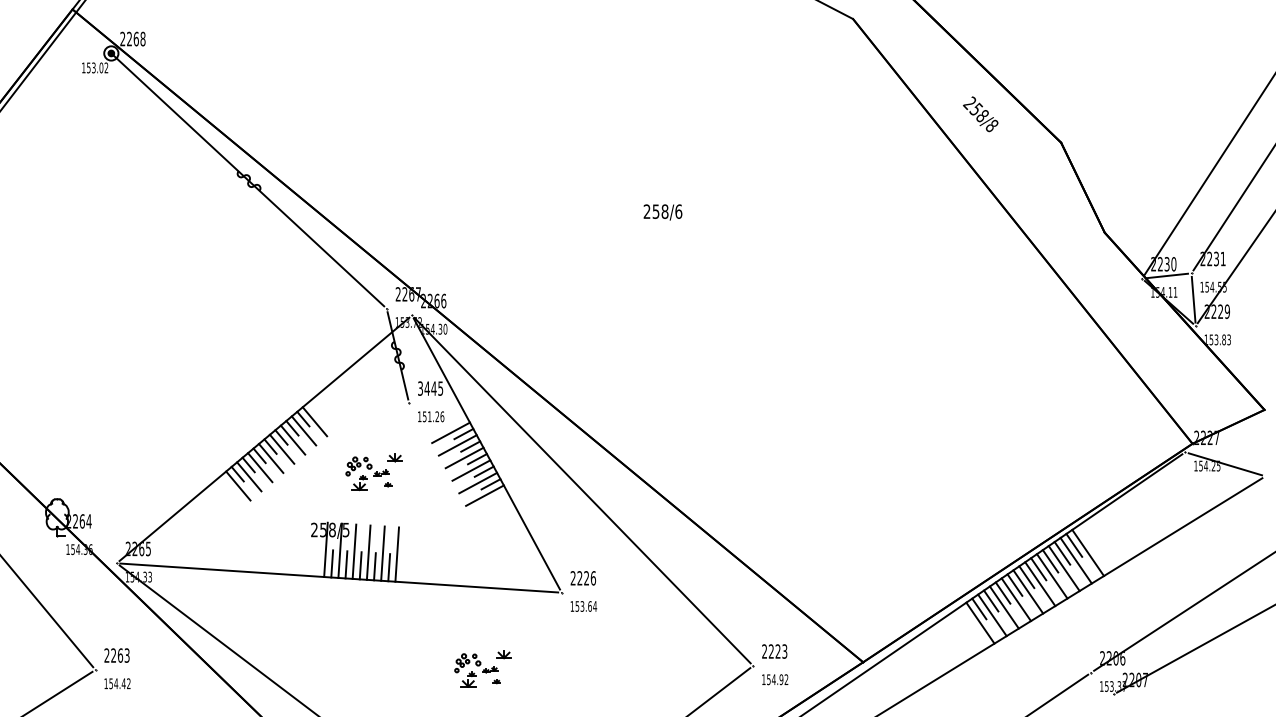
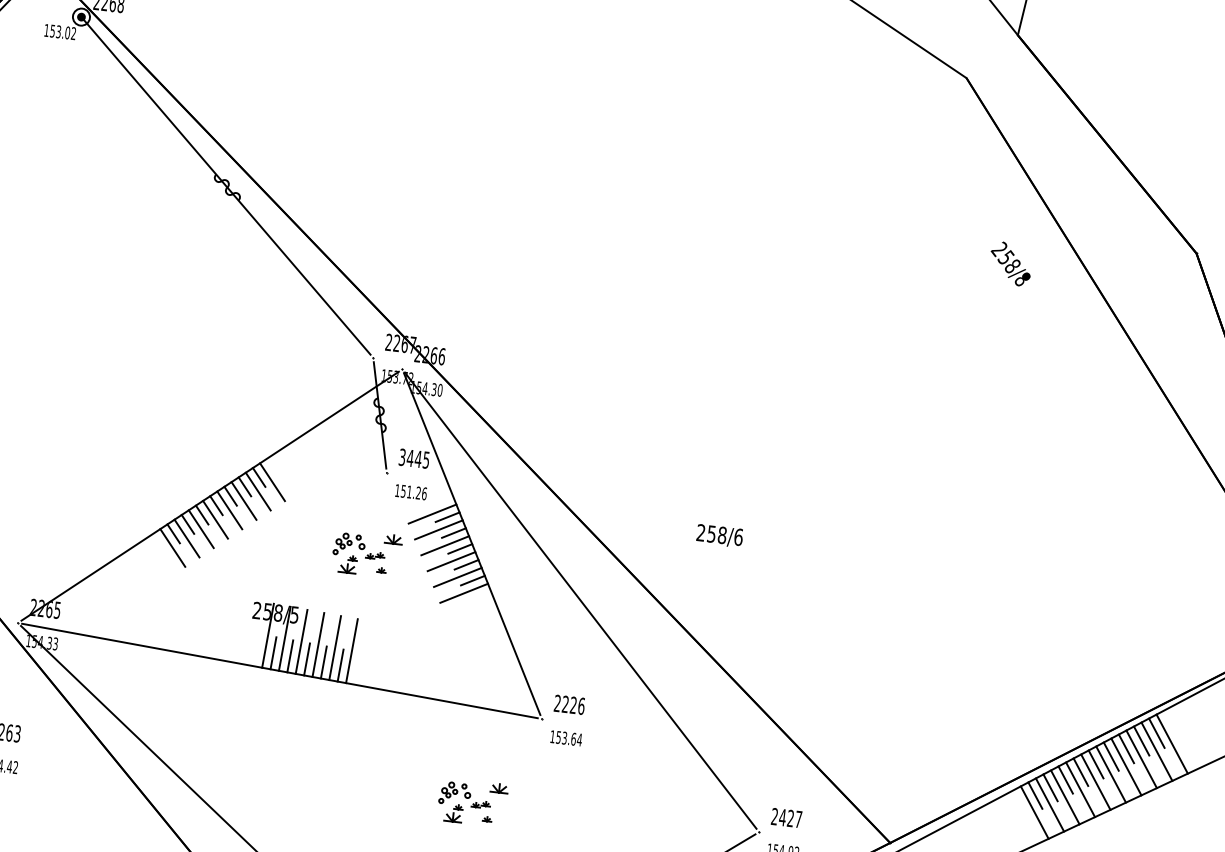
text: (980, 114) -> (1010, 264), moved
text: (662, 212) -> (719, 535), moved
part: (373, 472) -> (365, 554), moved
text: (777, 651) -> (789, 818), 2223 -> 2427
part: (482, 668) -> (471, 802), moved

